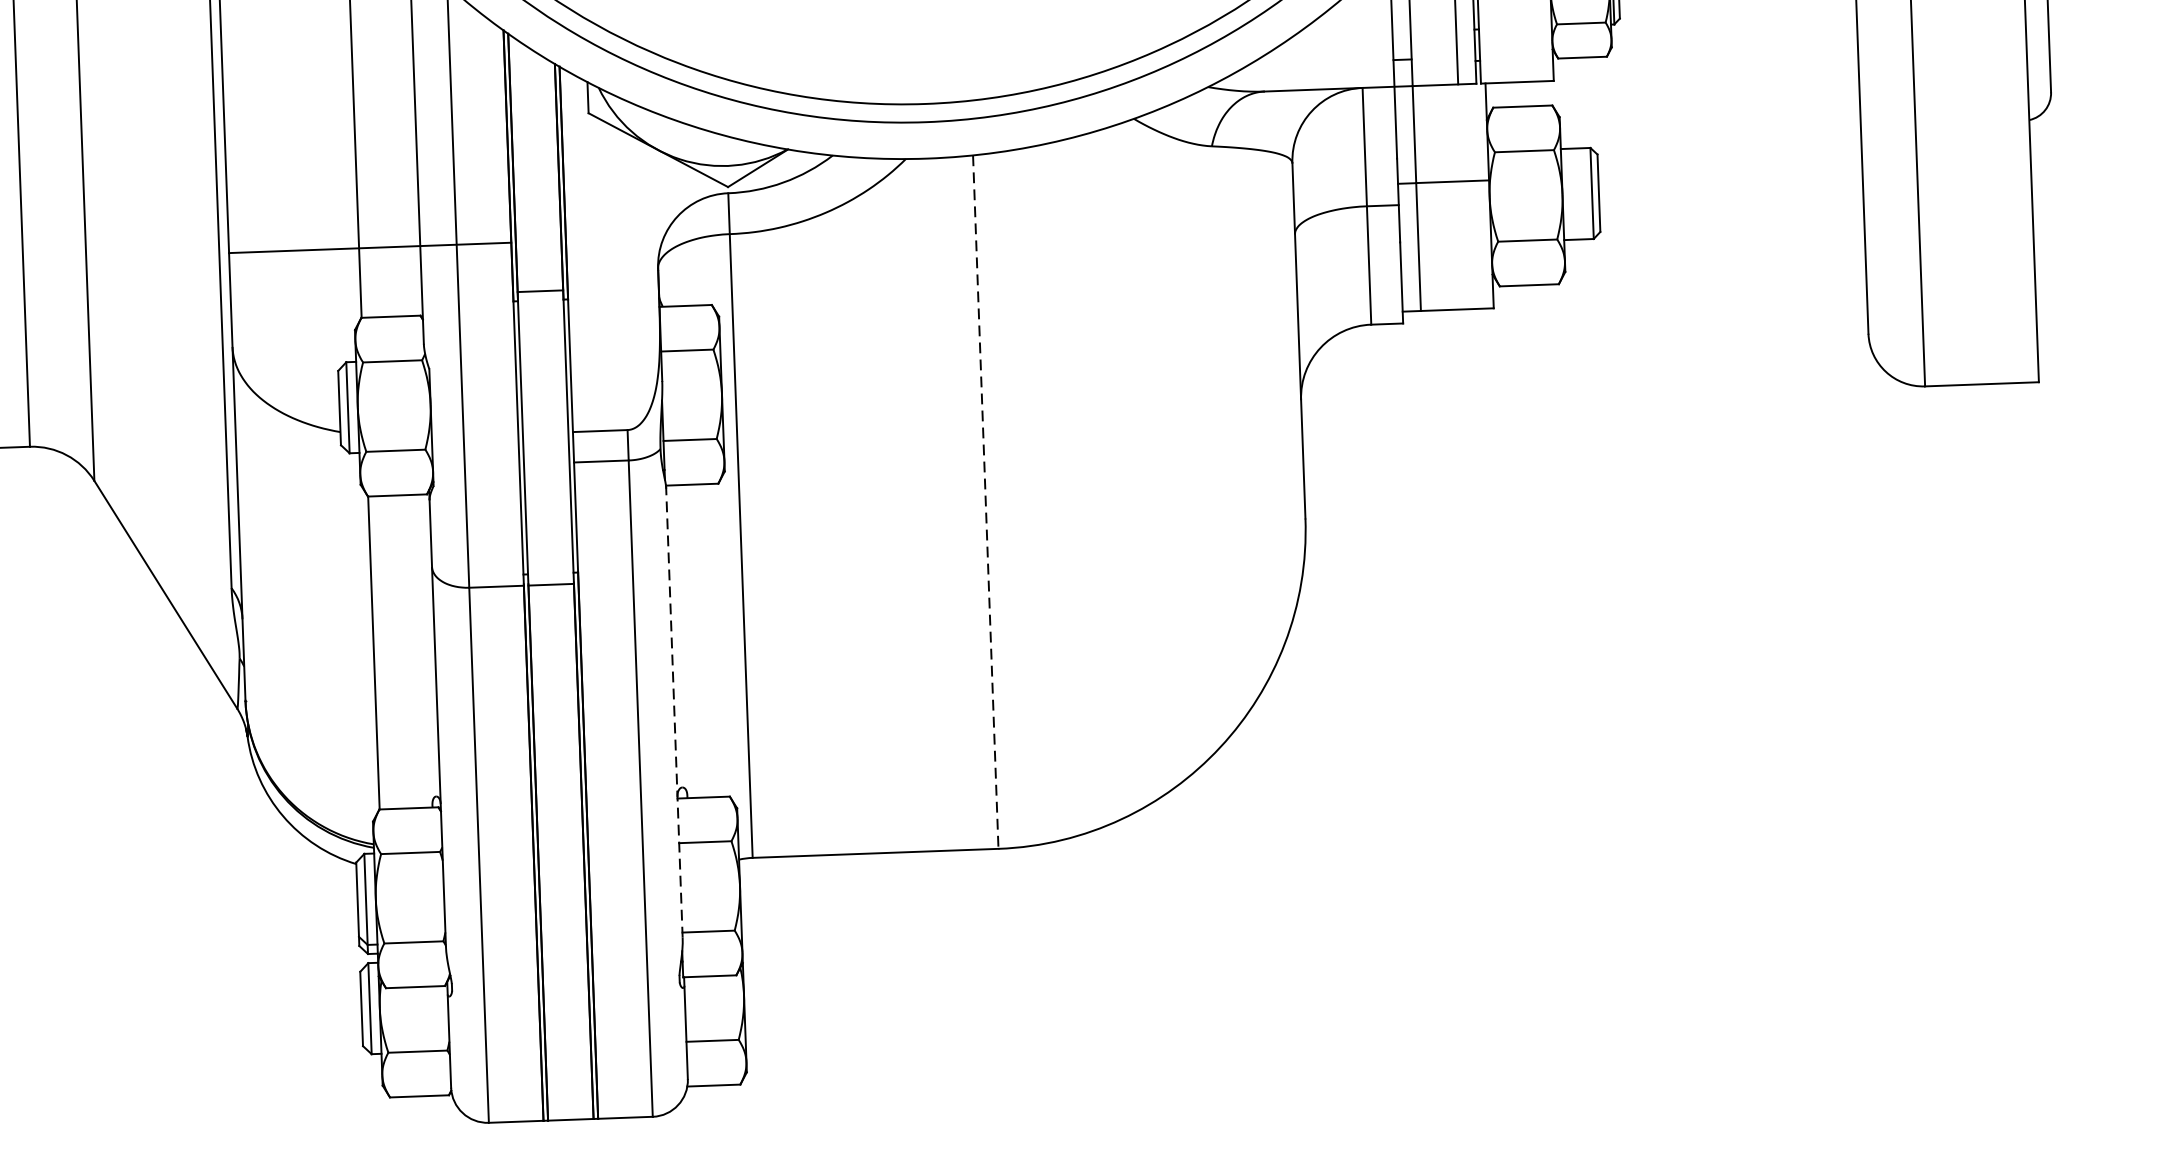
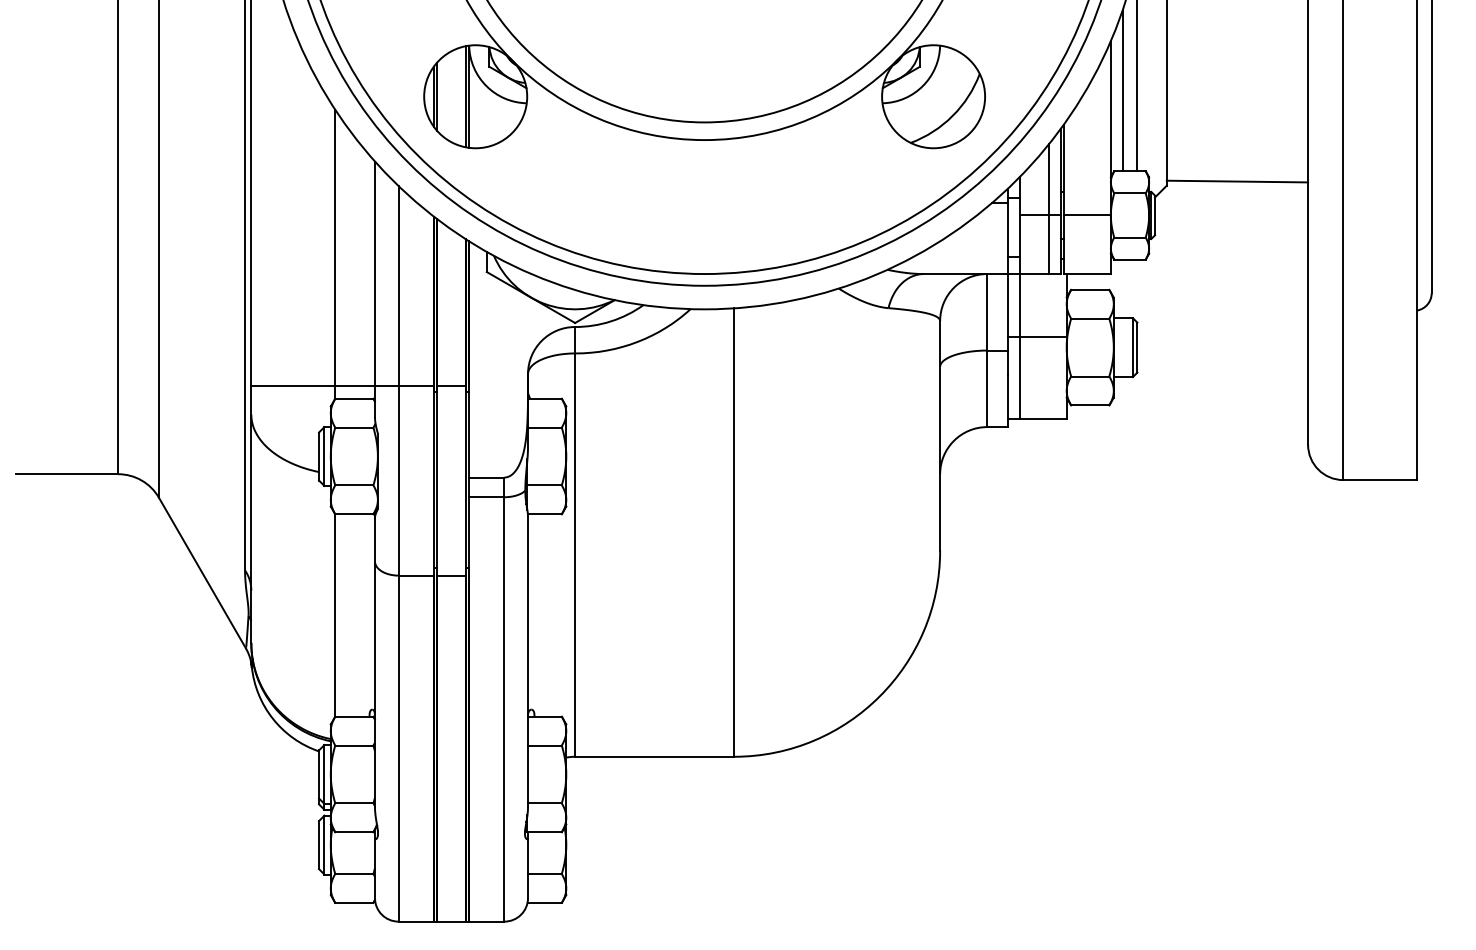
line: (370, 247) -> (342, 385), moved
line: (986, 503) -> (734, 533), dashed -> solid
line: (675, 711) -> (528, 660), dashed -> solid

